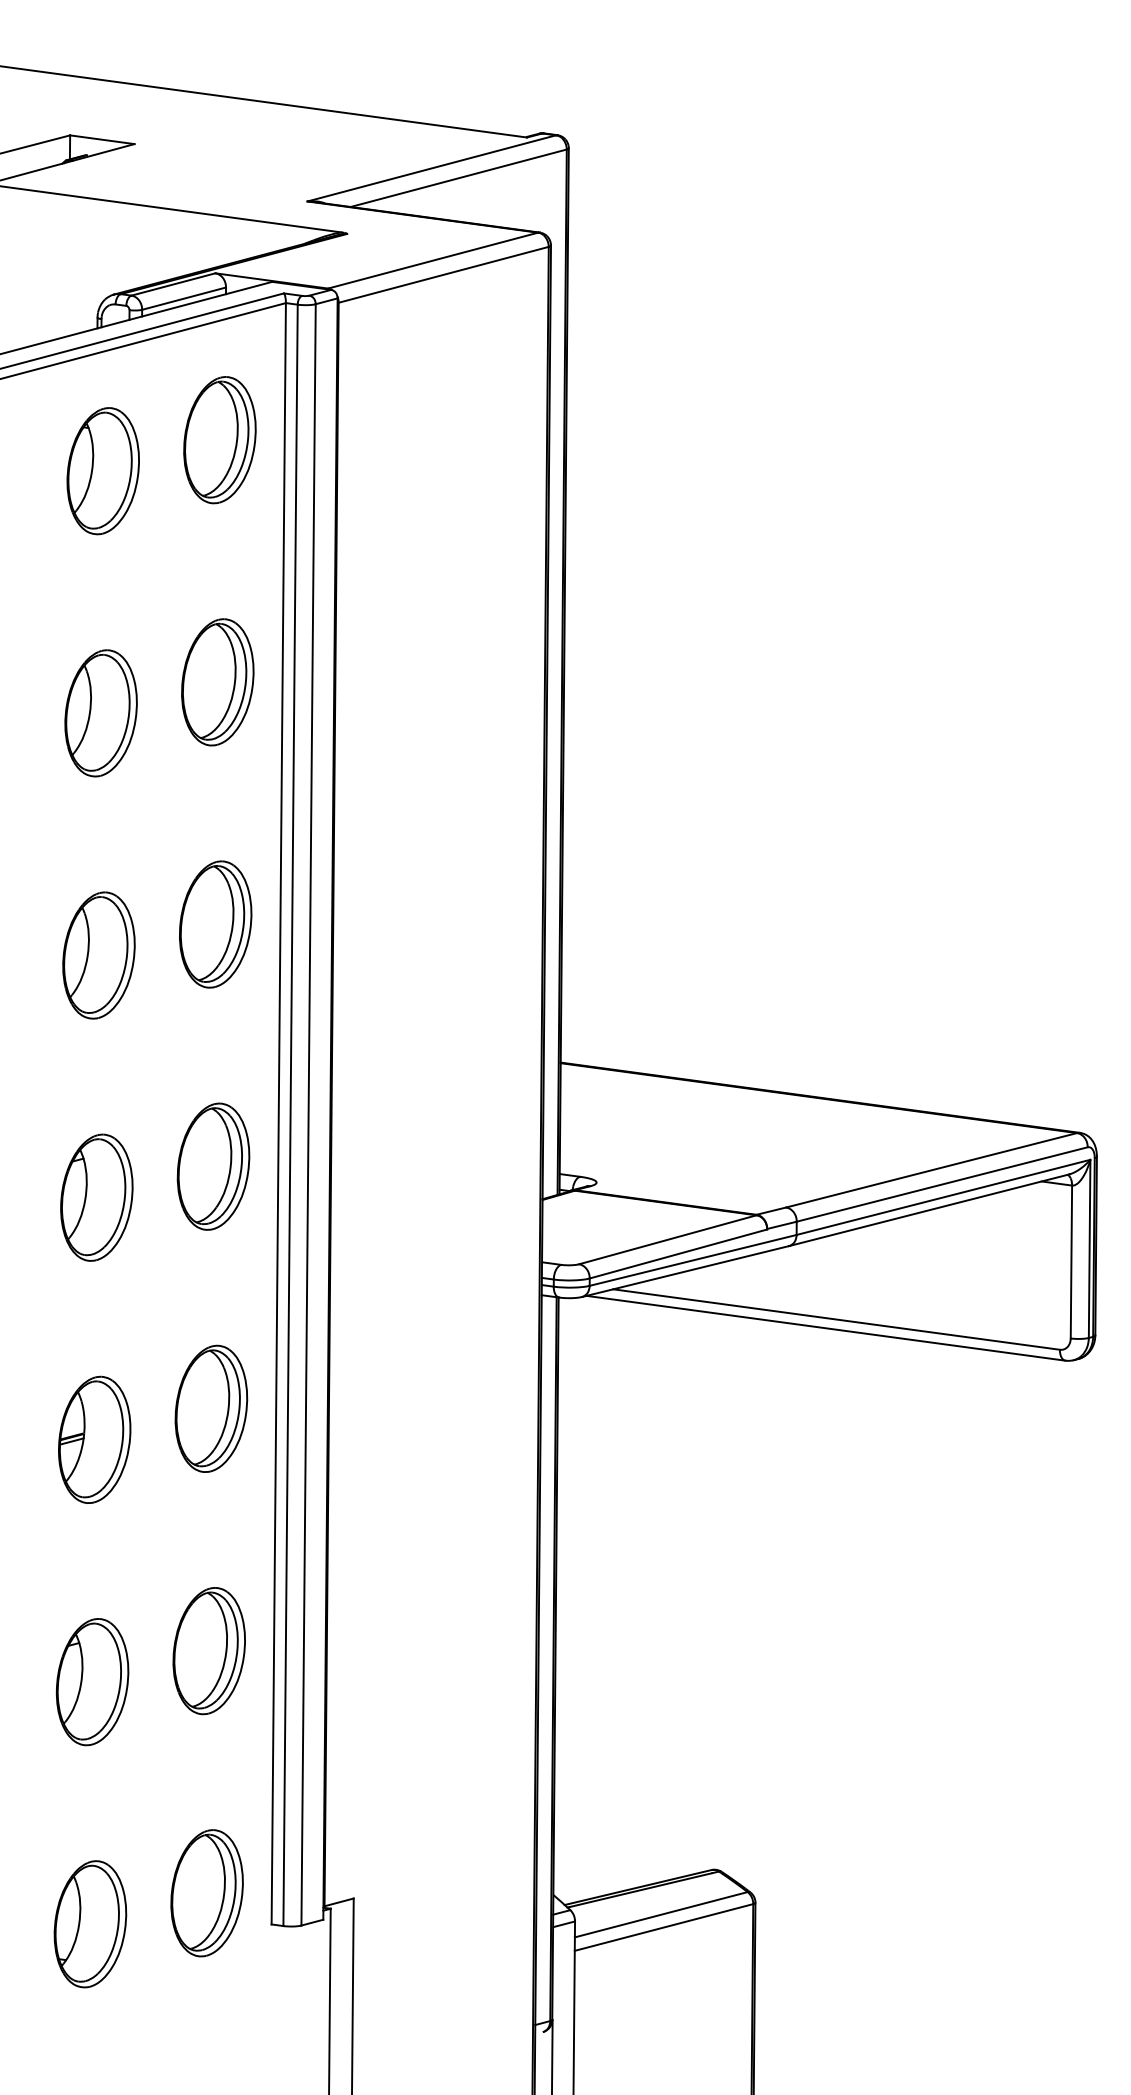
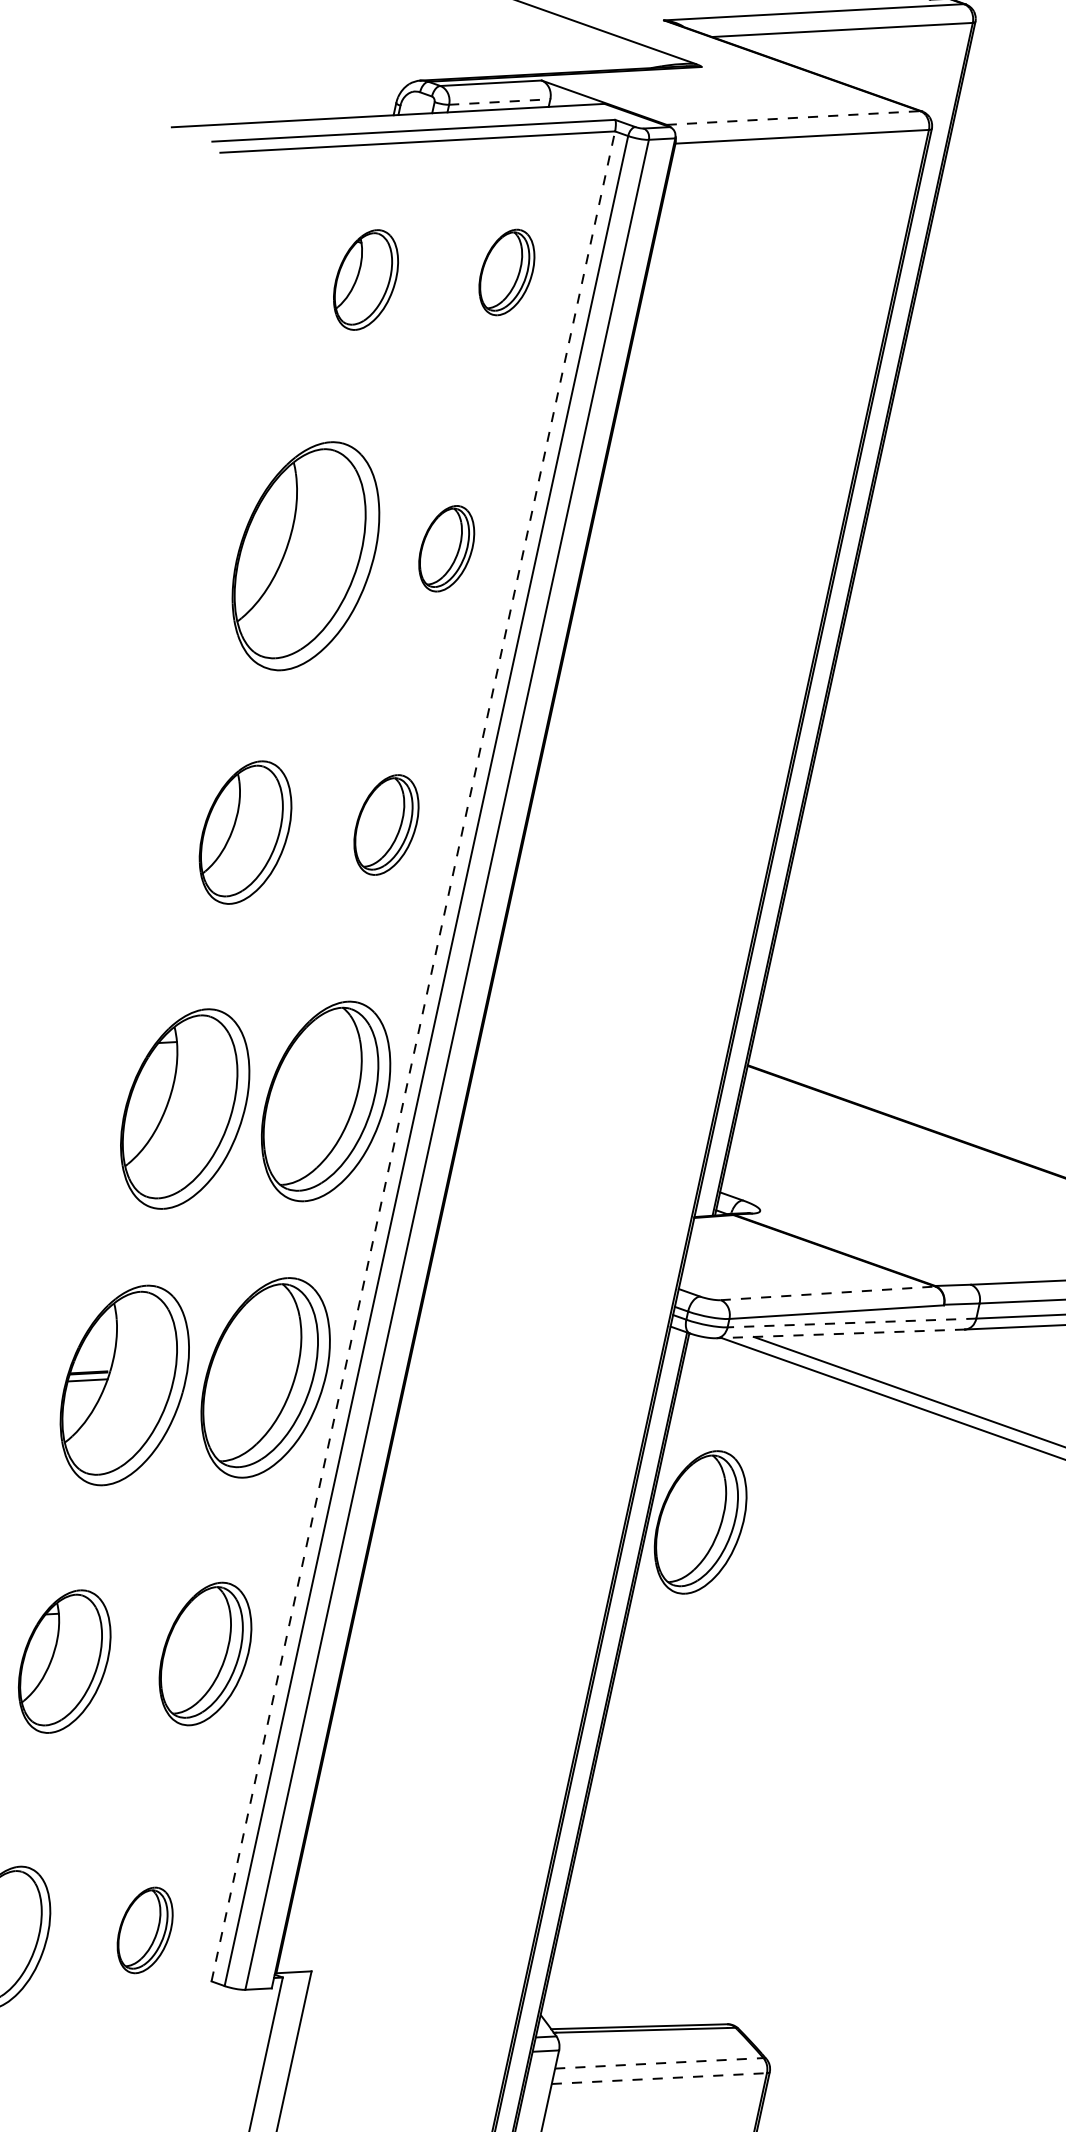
line: (433, 260) -> (793, 117), solid -> dashed
line: (184, 298) -> (500, 101), solid -> dashed
part: (219, 440) -> (506, 272), size x0.6
part: (102, 471) -> (365, 280), size x0.7
part: (217, 682) -> (446, 548), size x0.6
part: (100, 713) -> (305, 556), size x1.6
part: (215, 924) -> (386, 824), size x0.7
line: (278, 1113) -> (413, 1056), solid -> dashed
part: (213, 1166) -> (326, 1101), size x1.4
part: (96, 1197) -> (184, 1108), size x1.4
line: (668, 1239) -> (828, 1293), solid -> dashed
line: (693, 1260) -> (852, 1323), solid -> dashed
line: (685, 1271) -> (840, 1333), solid -> dashed
part: (211, 1408) -> (266, 1377), size x1.4
part: (94, 1439) -> (124, 1384), size x1.4
part: (600, 1454) -> (699, 1522), added
part: (206, 1893) -> (144, 1930), size x0.6
line: (661, 1914) -> (659, 2063), solid -> dashed
line: (664, 1927) -> (659, 2078), solid -> dashed

